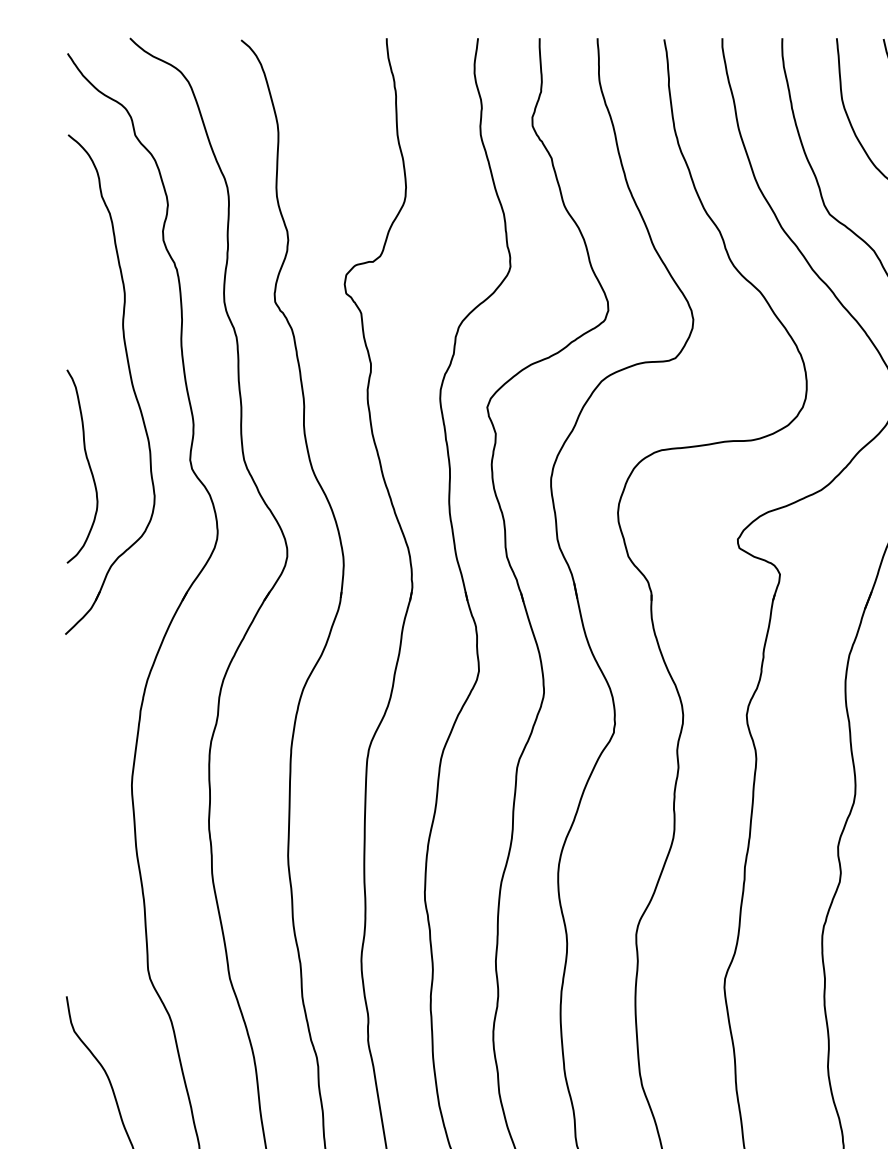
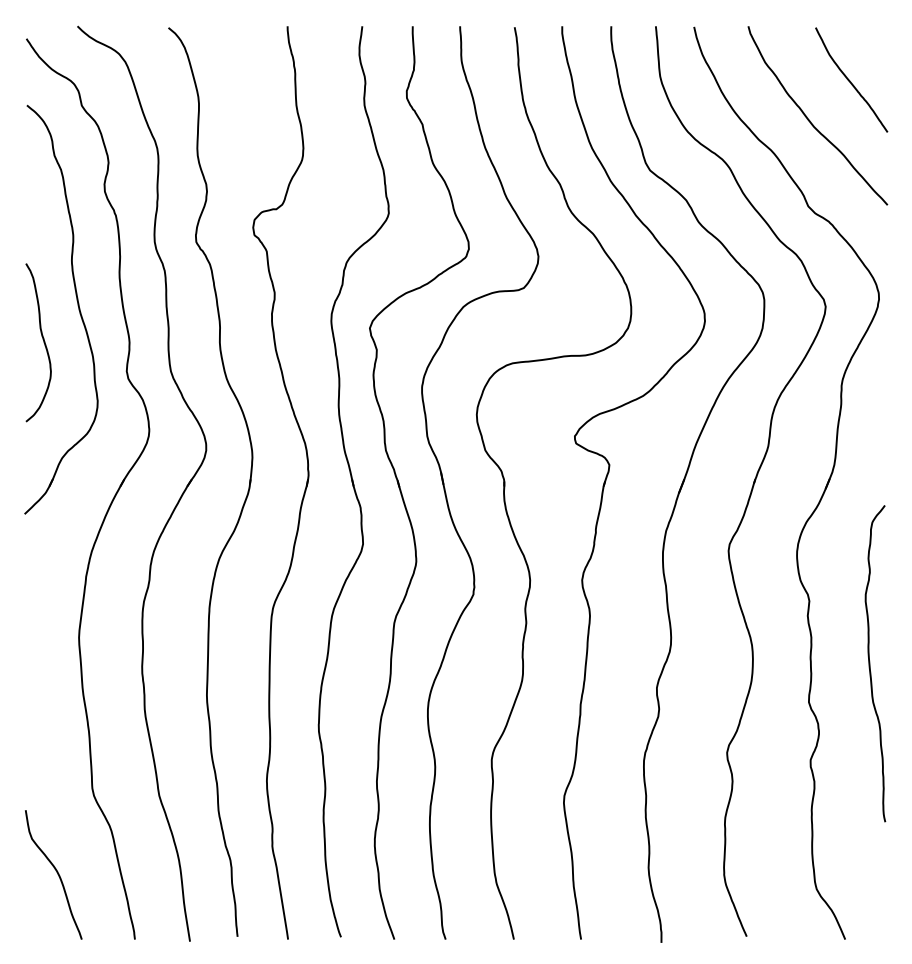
curve: (87, 462) -> (42, 339), moved

